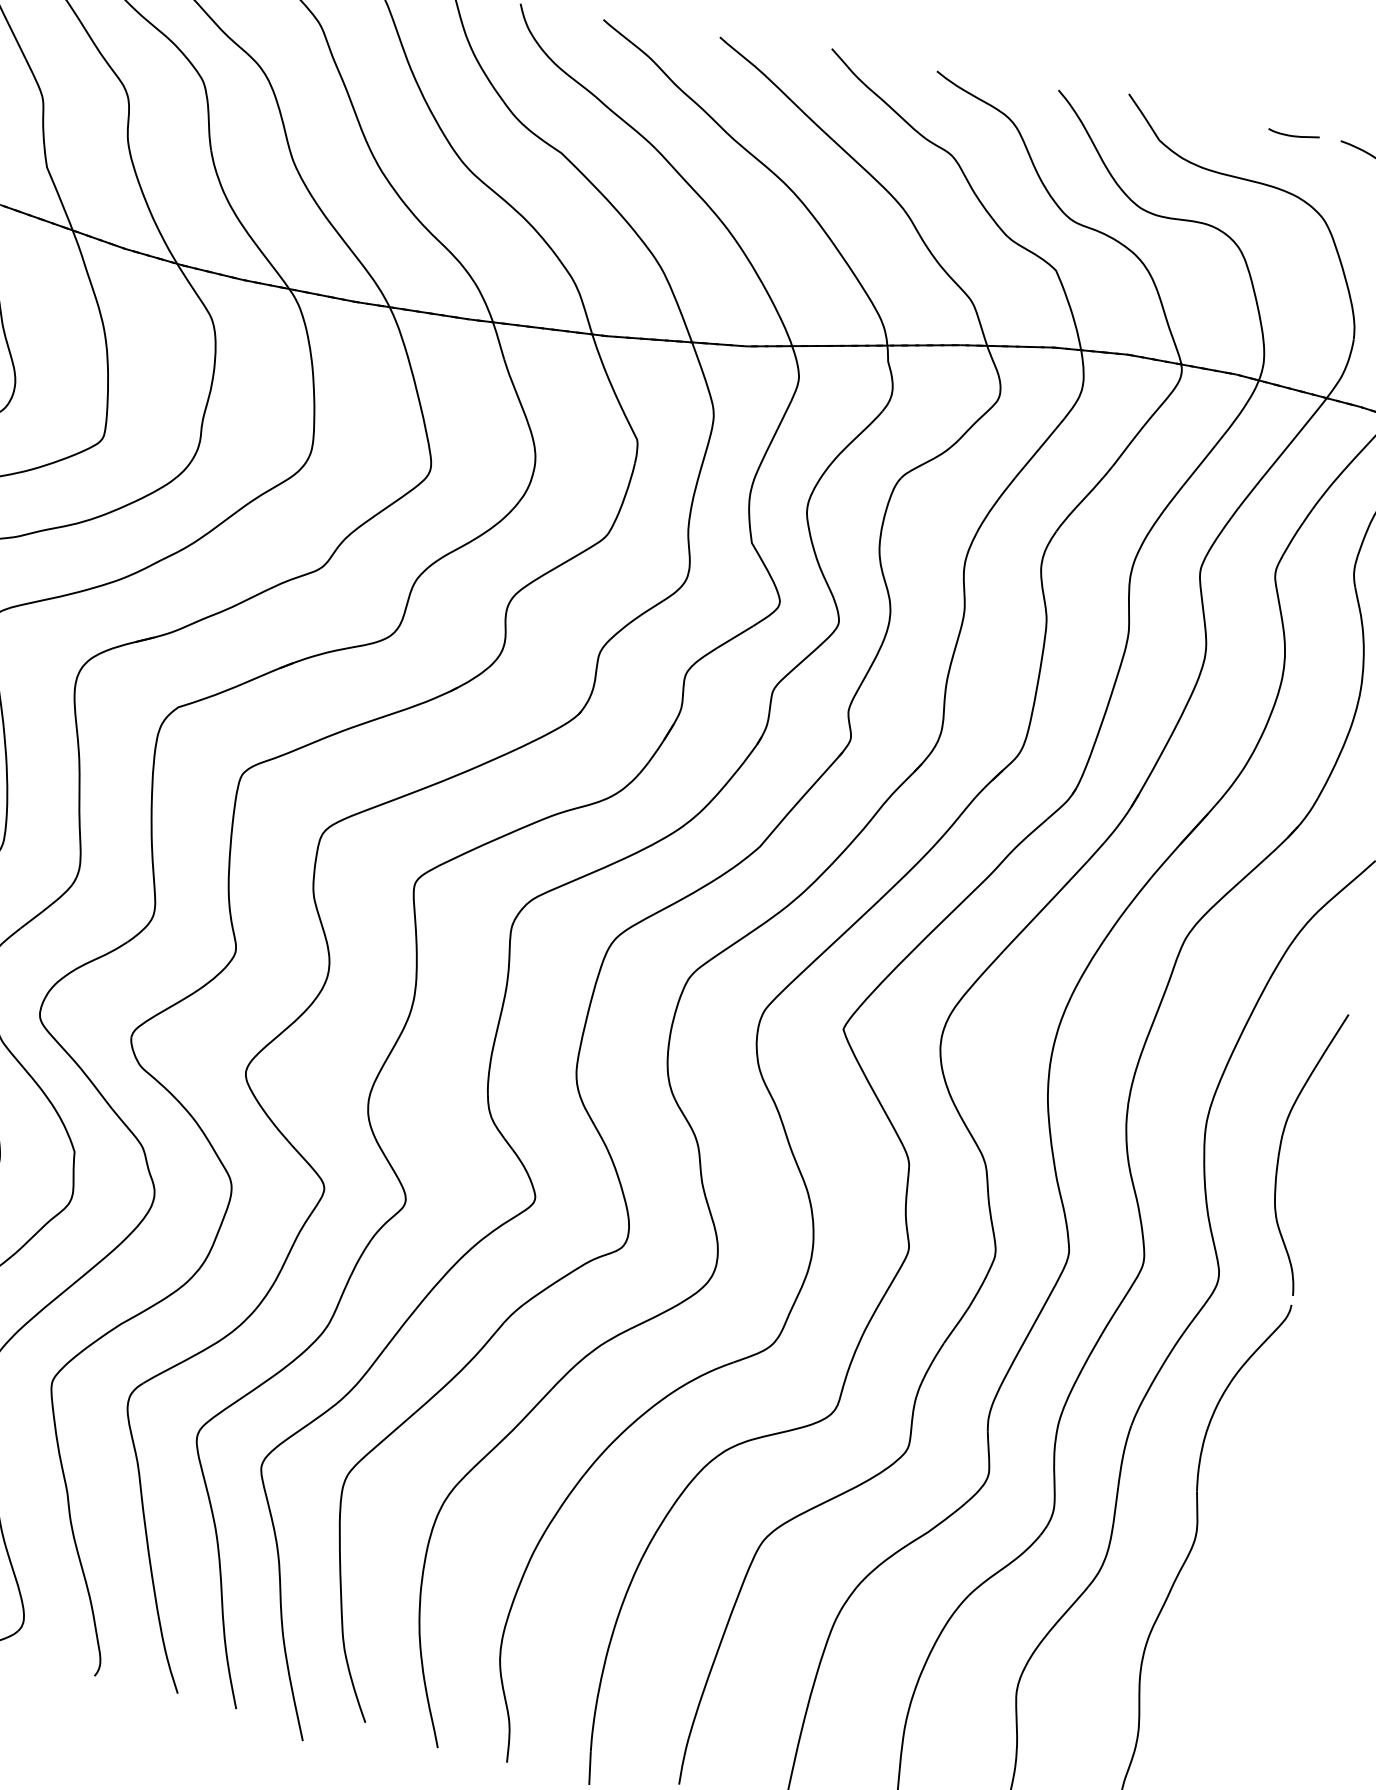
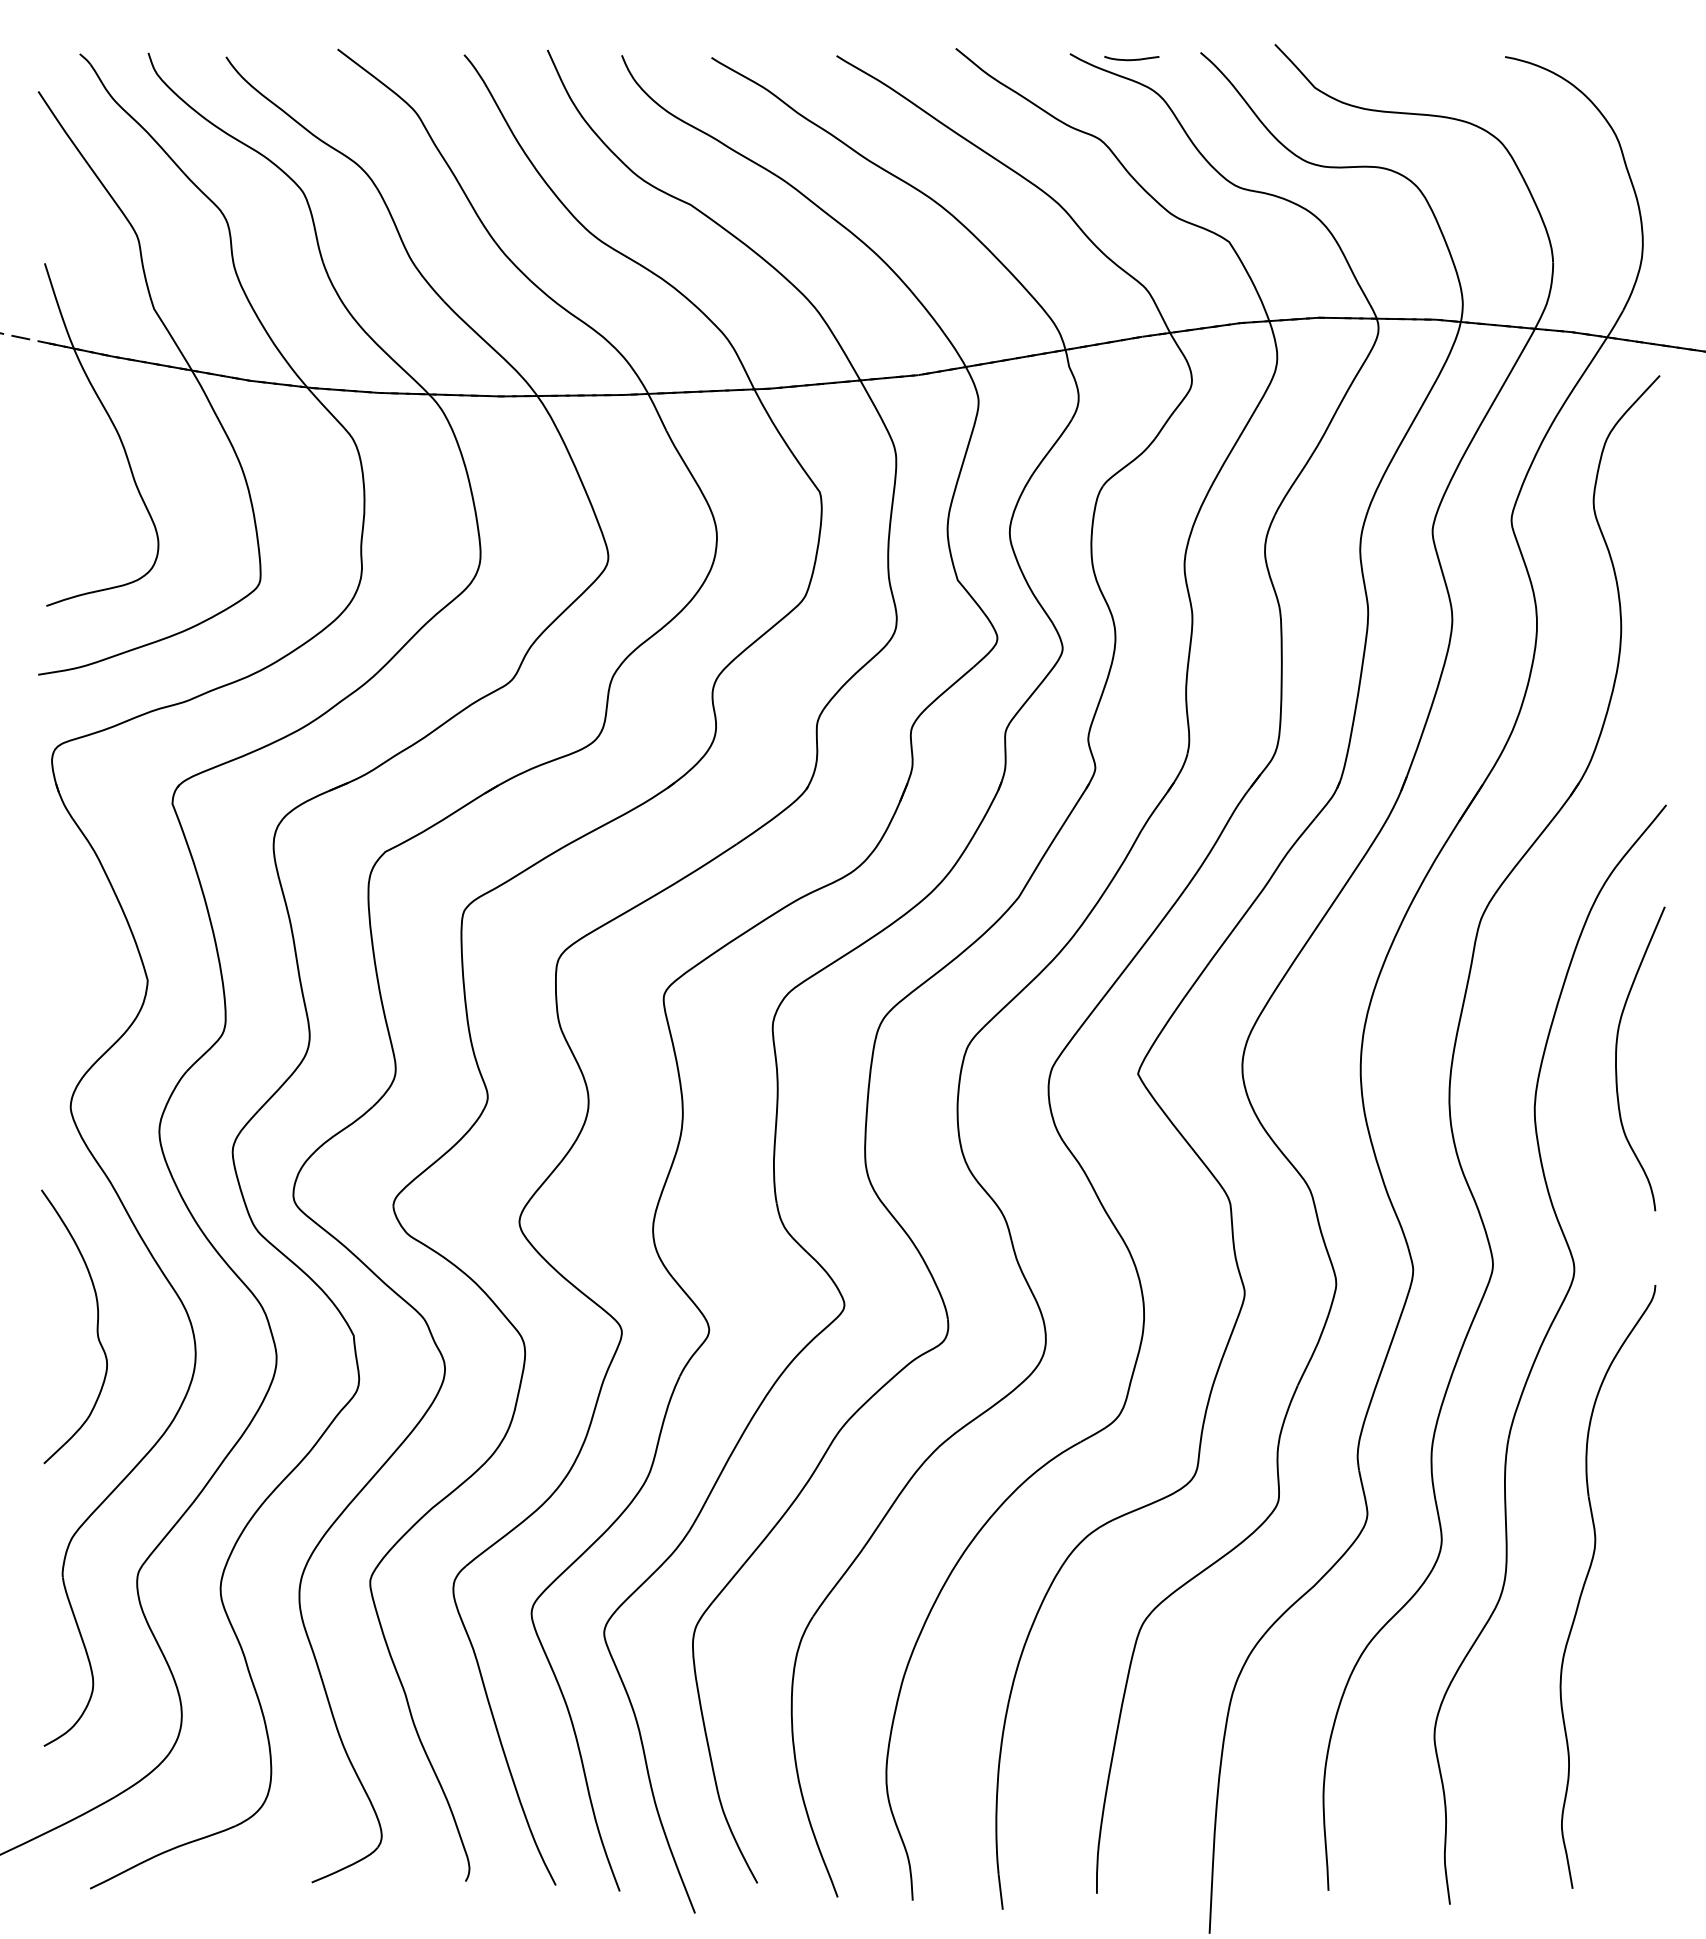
curve: (1293, 135) -> (1131, 59), moved
curve: (1280, 1148) -> (1616, 1058), moved

